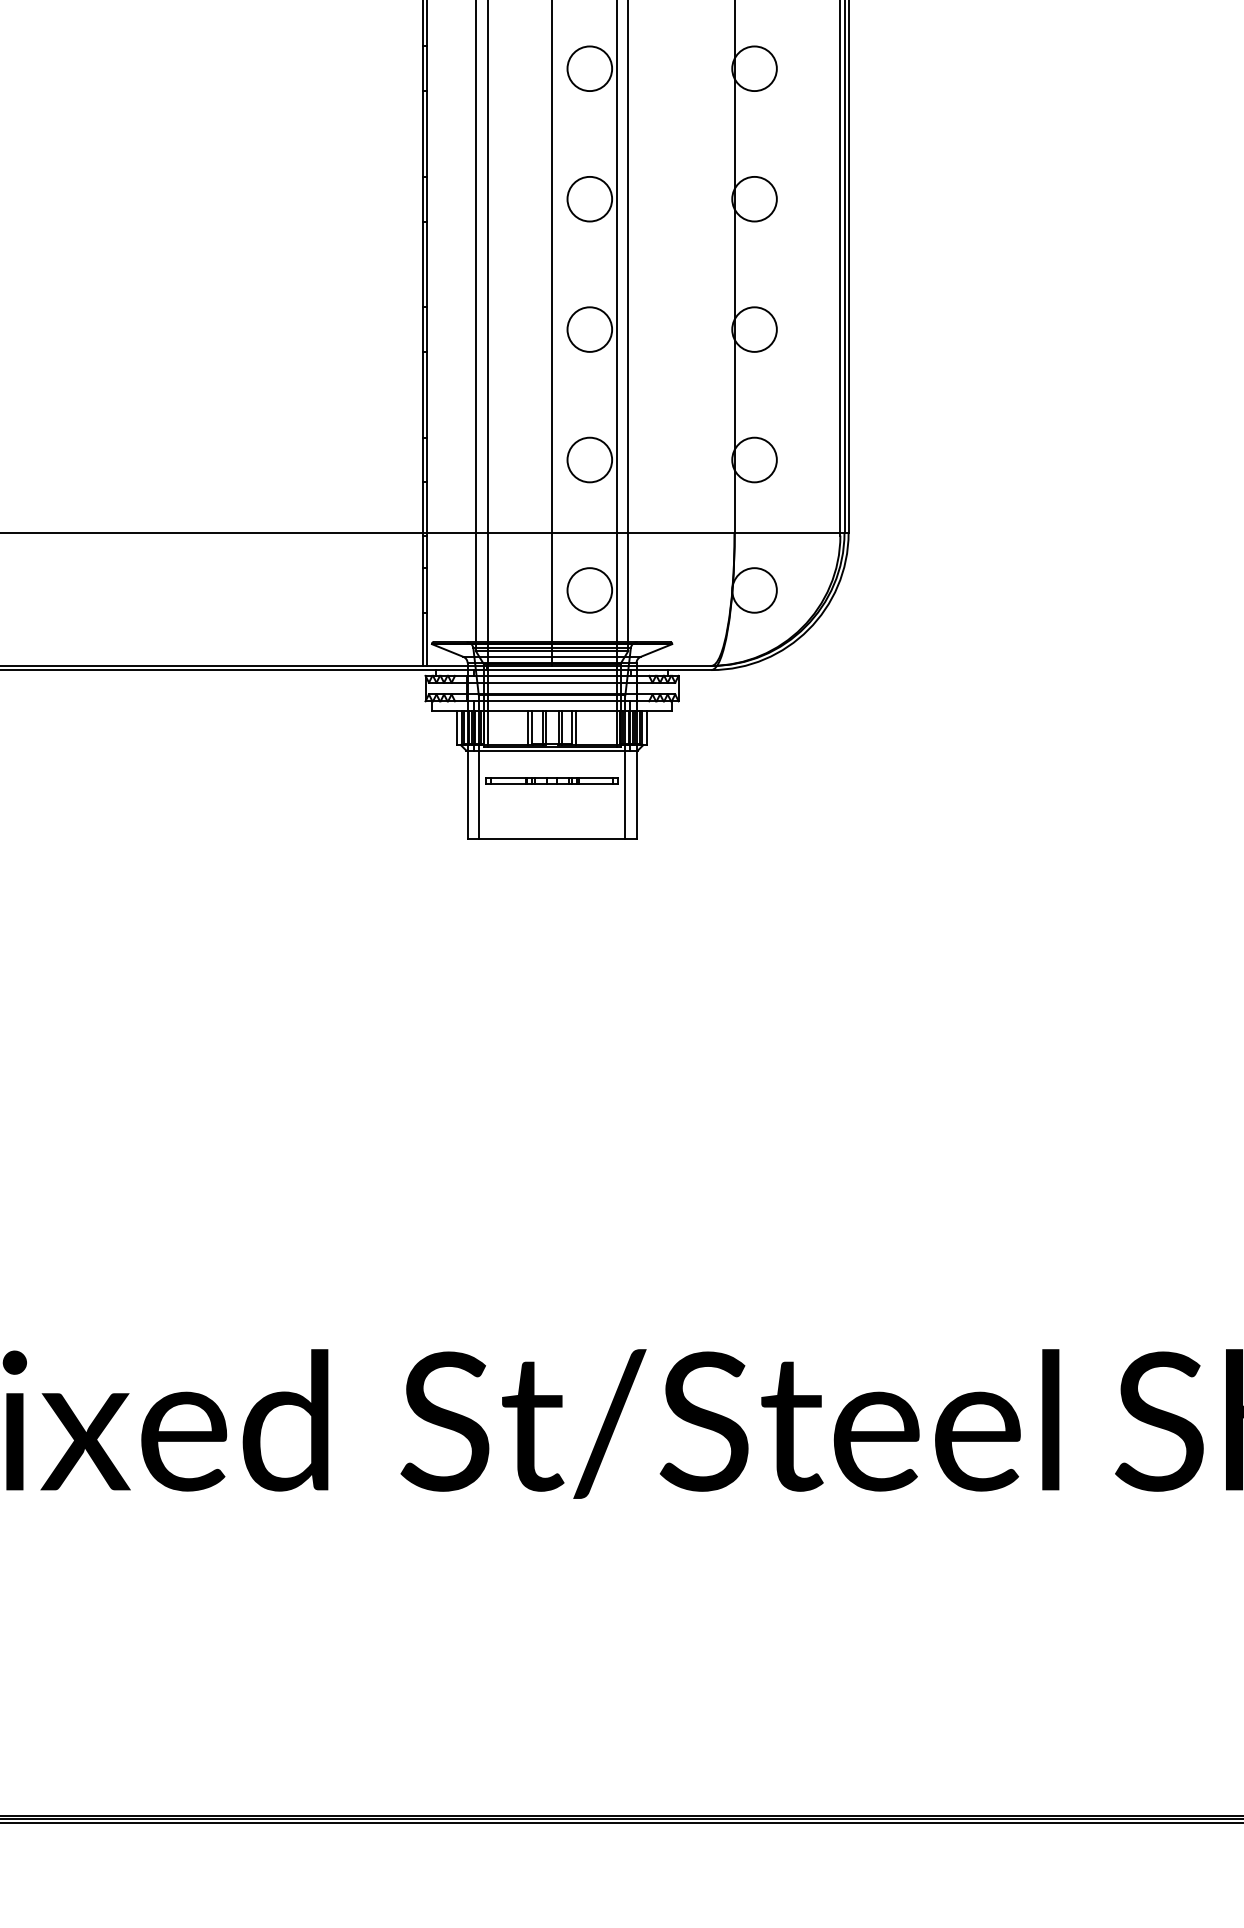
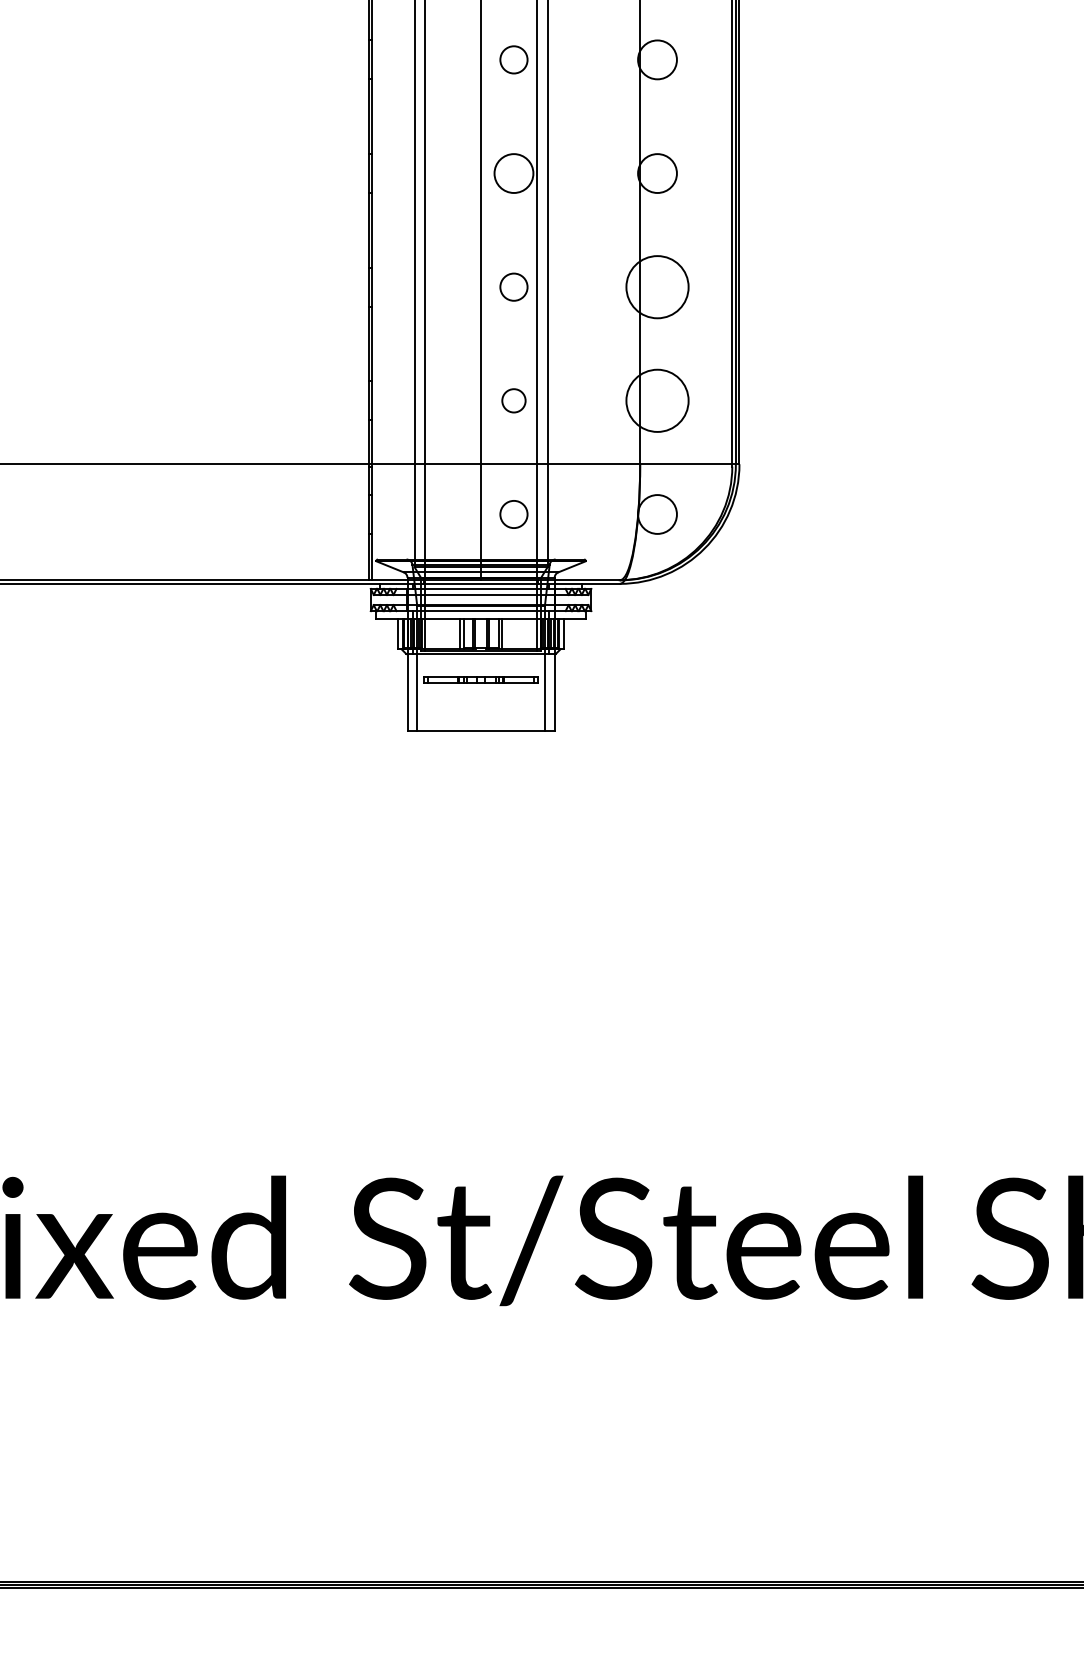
circle: (589, 68) -> (513, 59), size x0.7
circle: (589, 329) -> (513, 287), size x0.7
circle: (754, 329) -> (657, 287), size x1.6
circle: (589, 459) -> (513, 400), size x0.6
circle: (754, 459) -> (657, 400), size x1.6
circle: (589, 590) -> (513, 514), size x0.7

